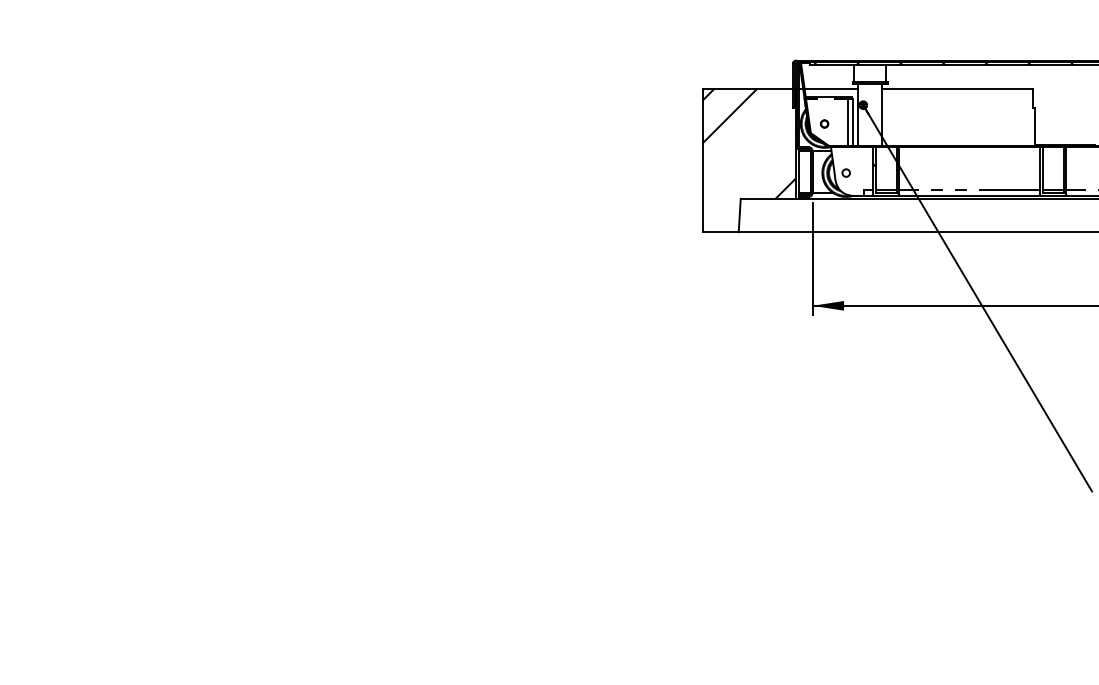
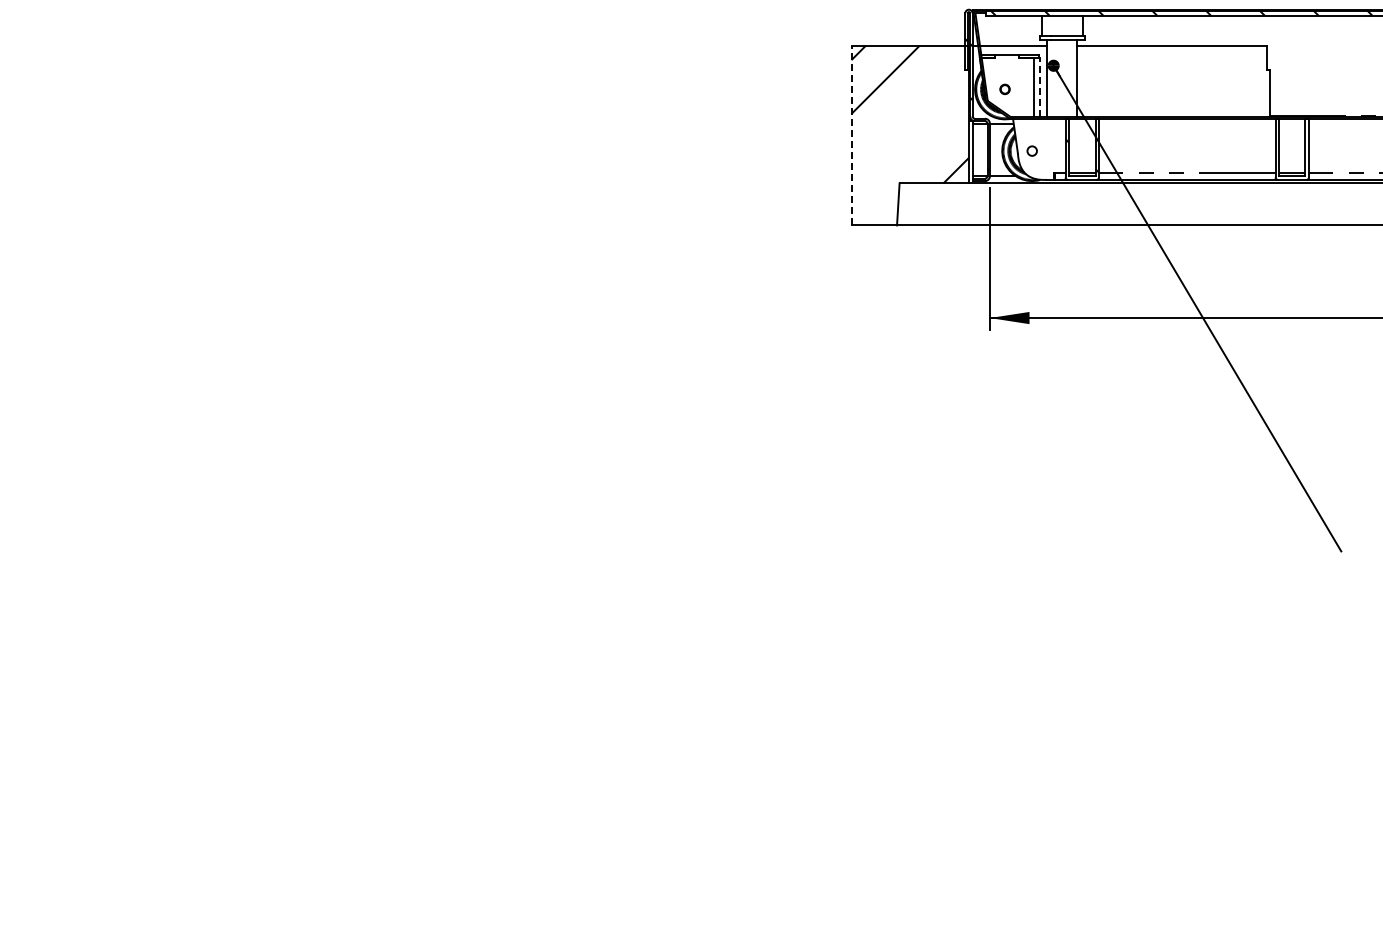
line: (852, 122) -> (1040, 87), solid -> dashed
line: (702, 160) -> (851, 135), solid -> dashed

